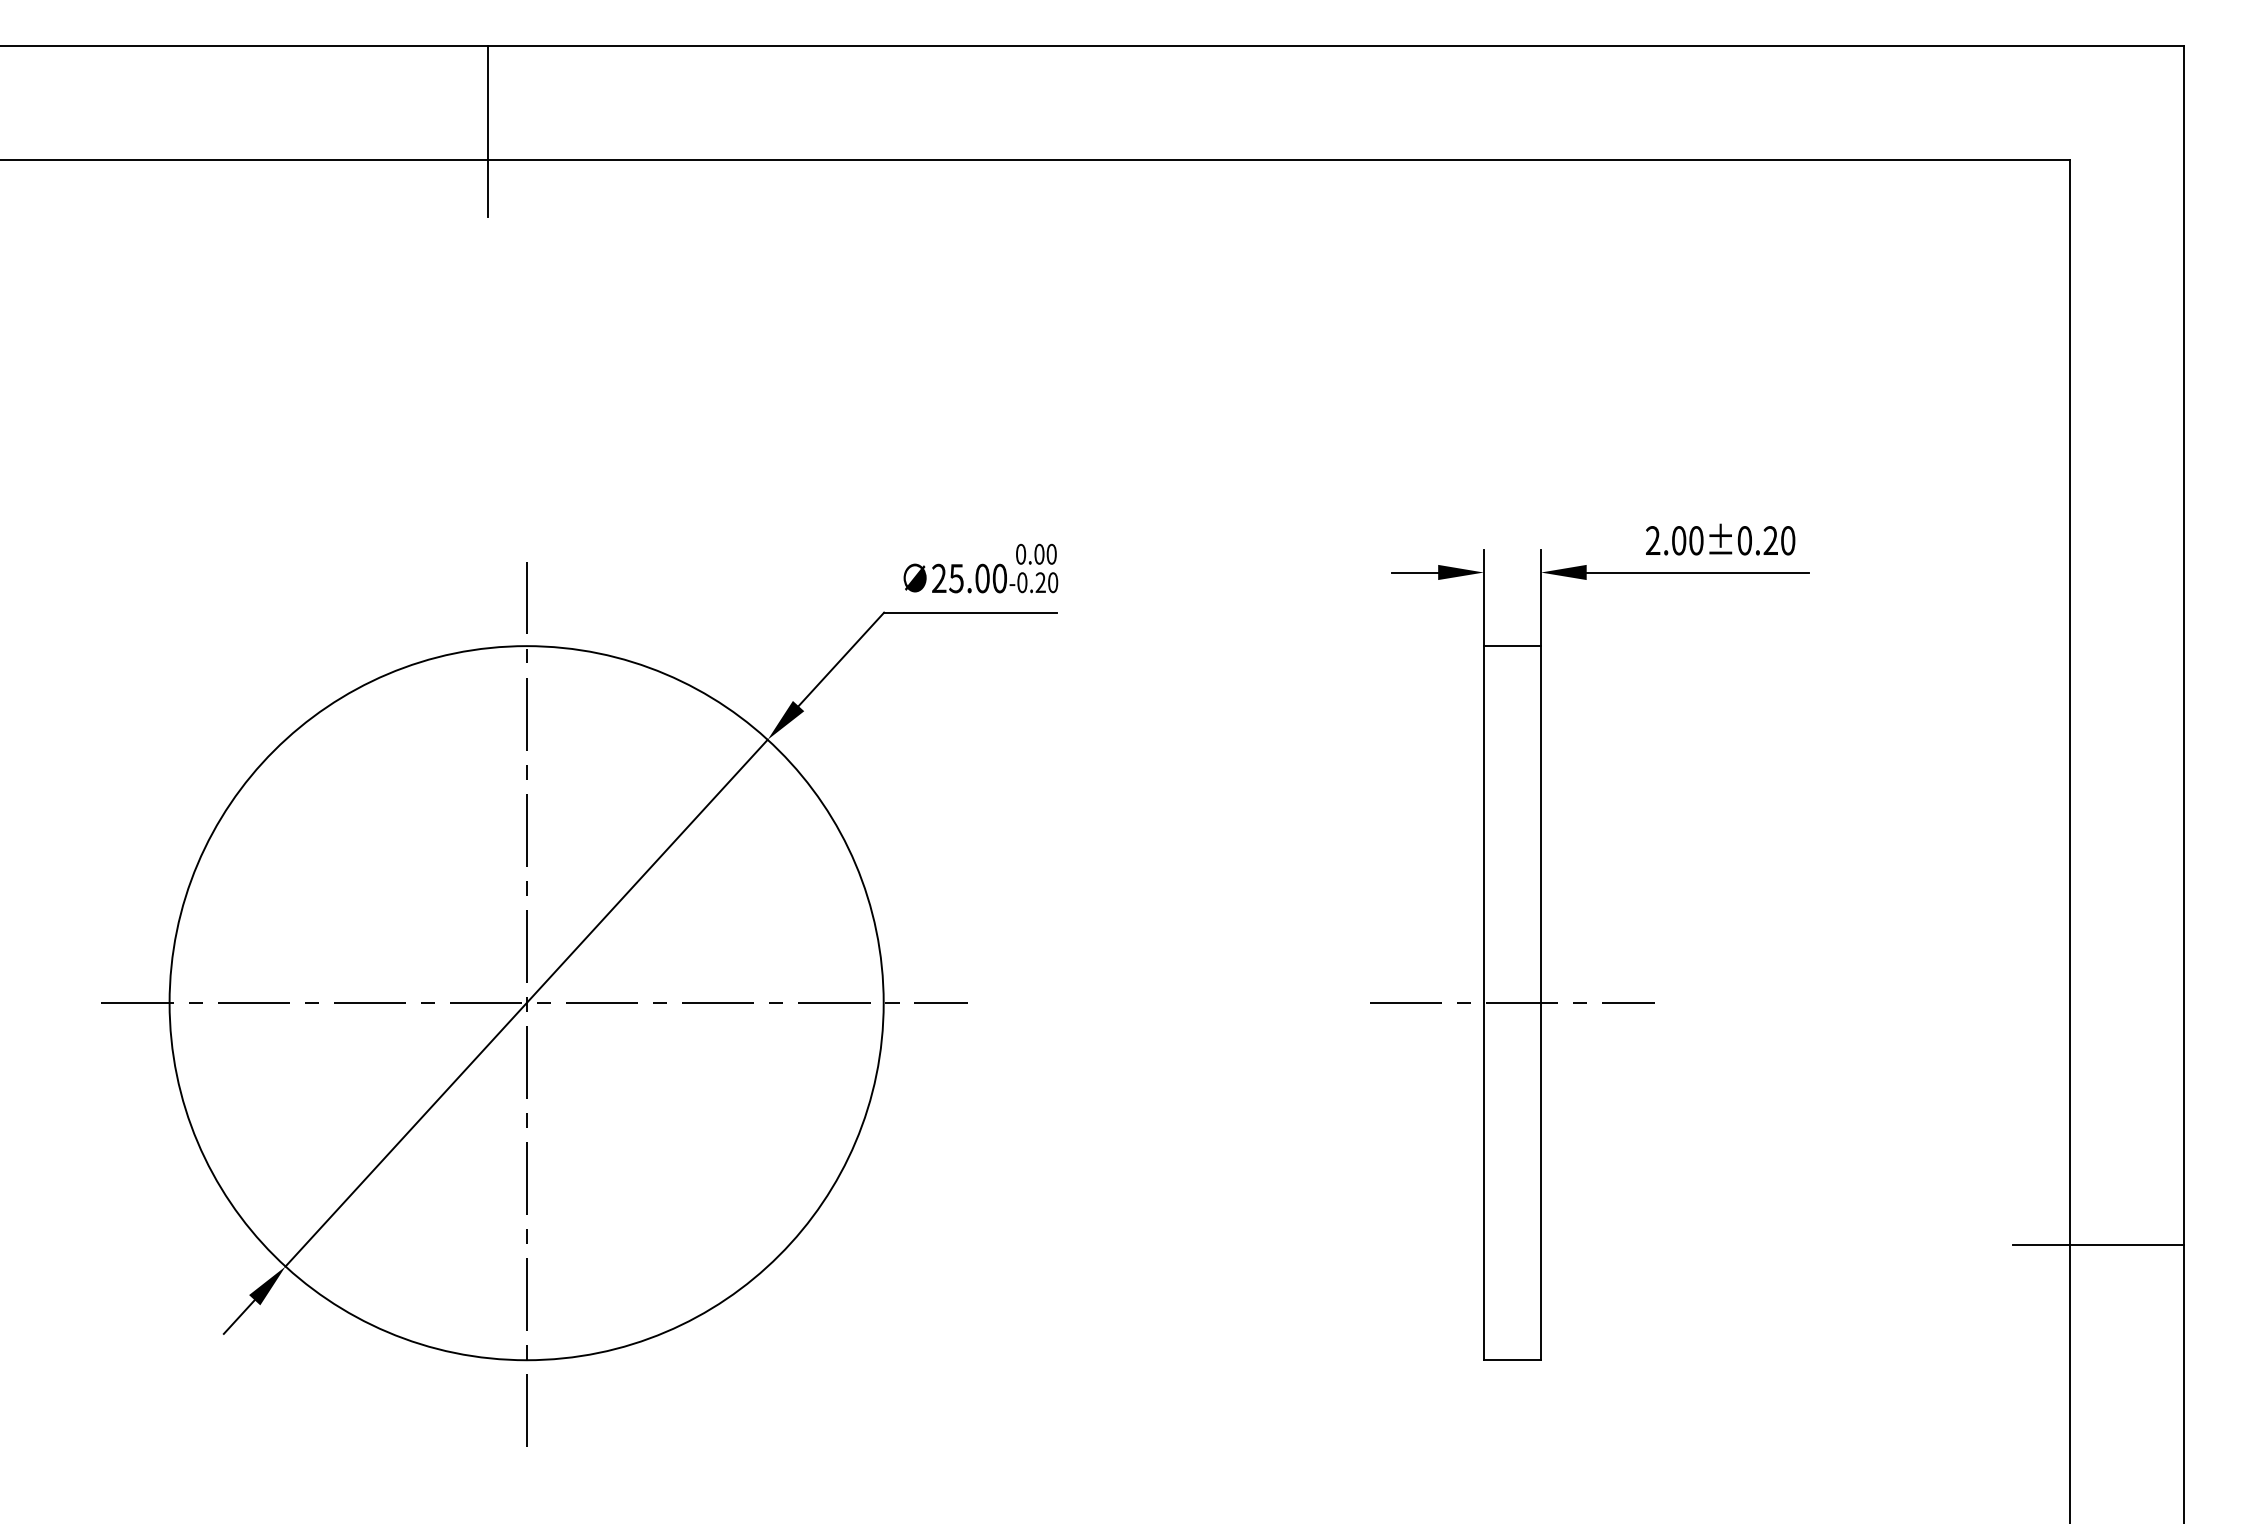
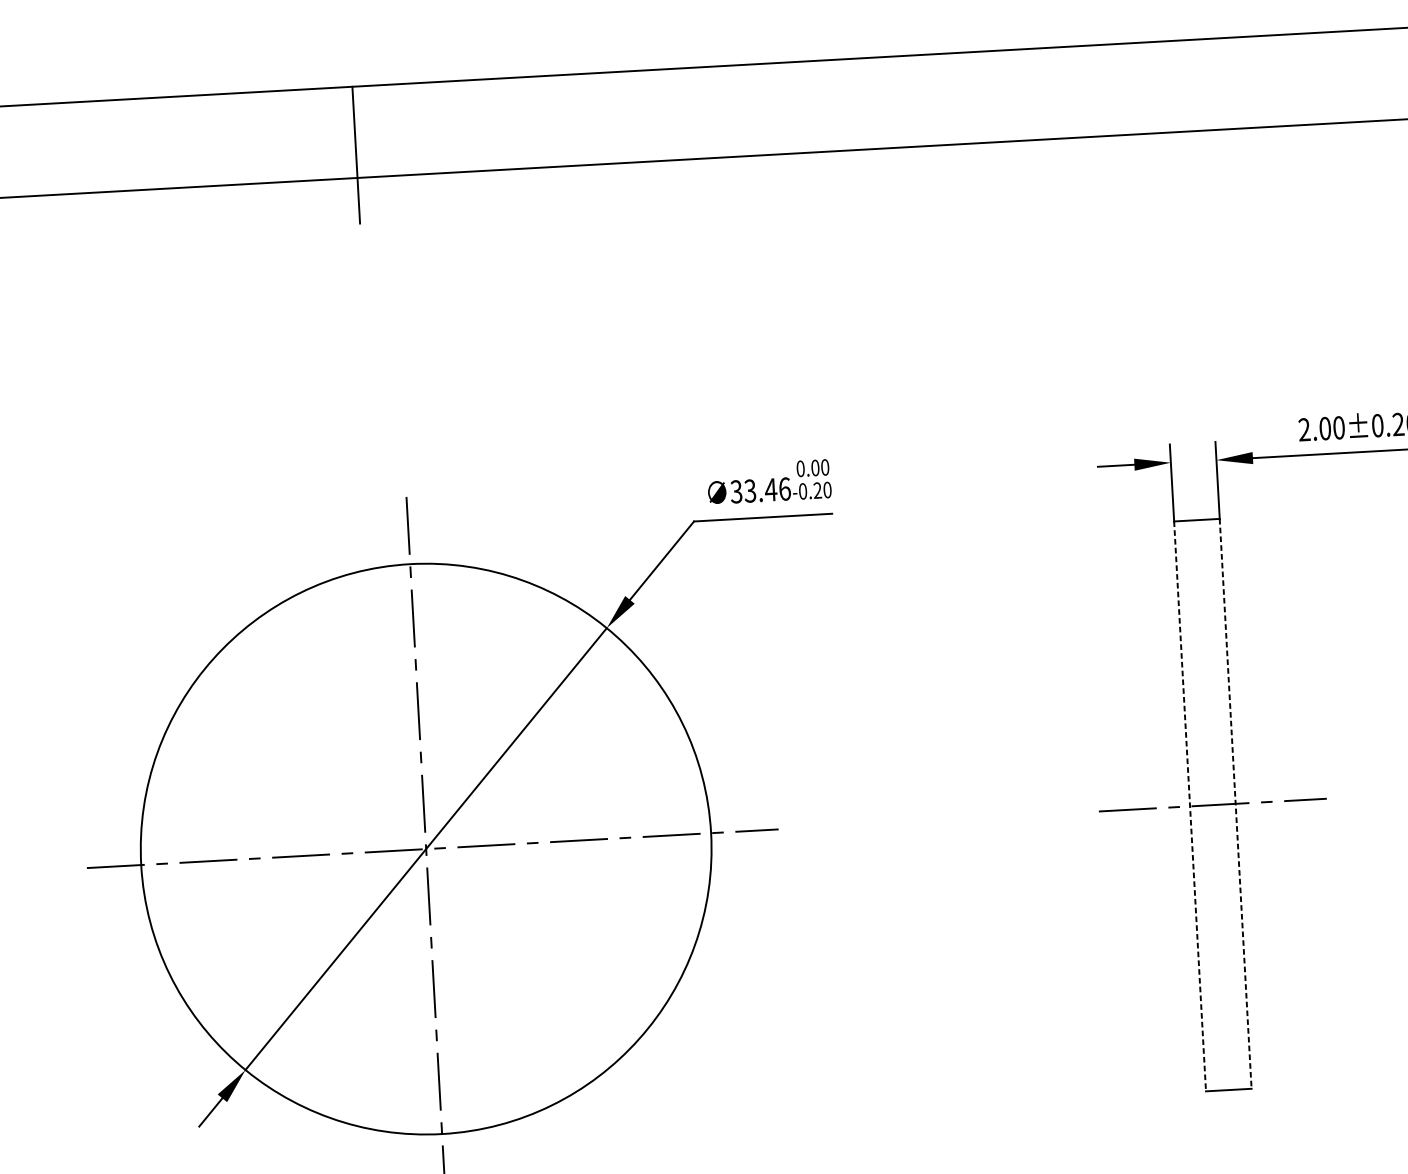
text: (969, 578) -> (760, 490), 25.00 -> 33.46
line: (1483, 1003) -> (1189, 806), solid -> dashed
line: (1540, 1003) -> (1235, 804), solid -> dashed

